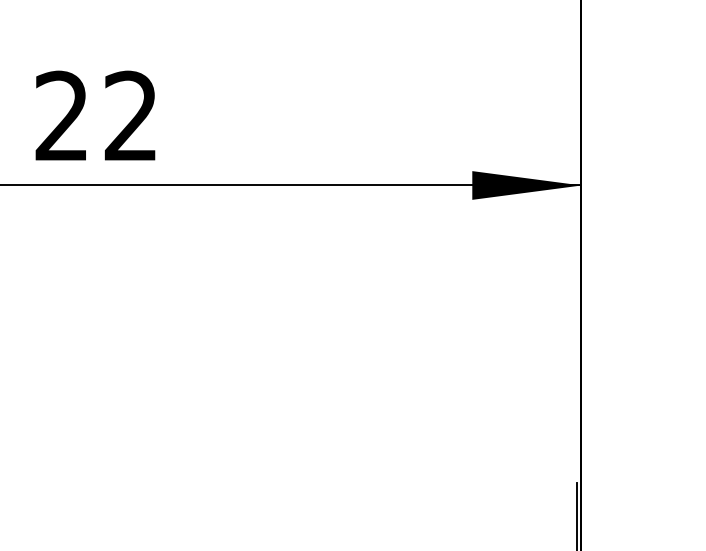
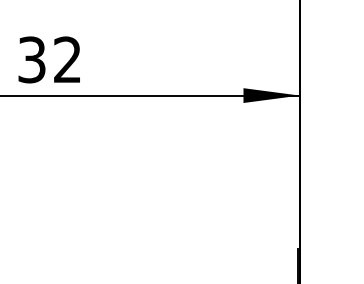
text: (61, 115) -> (31, 59), 22 -> 32

